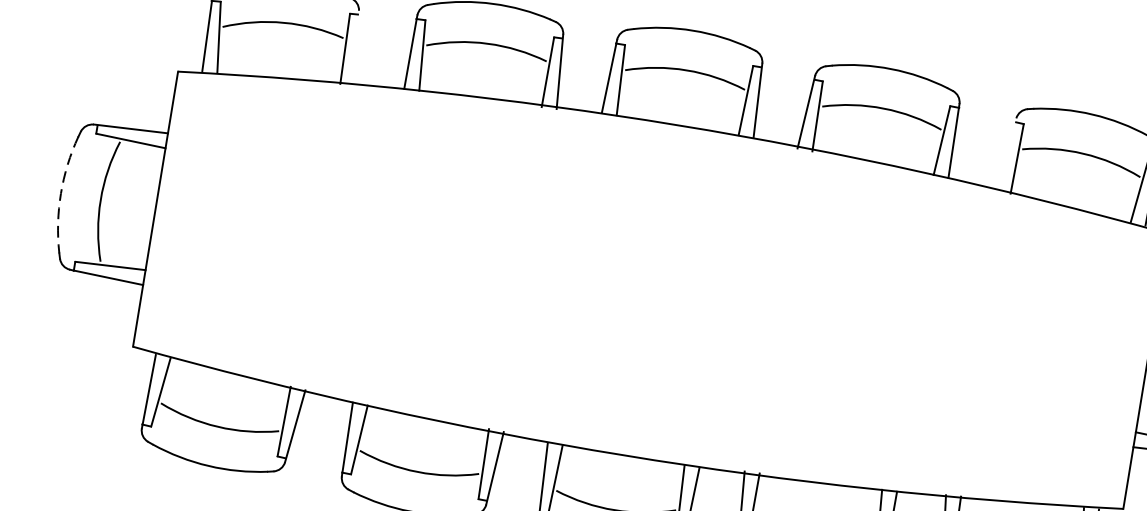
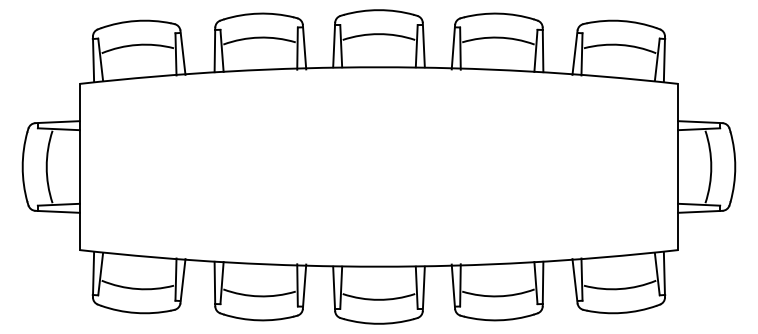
line: (356, 47) -> (182, 52), added
line: (1005, 153) -> (574, 52), added
arc: (60, 194) -> (22, 167), dashed -> solid

